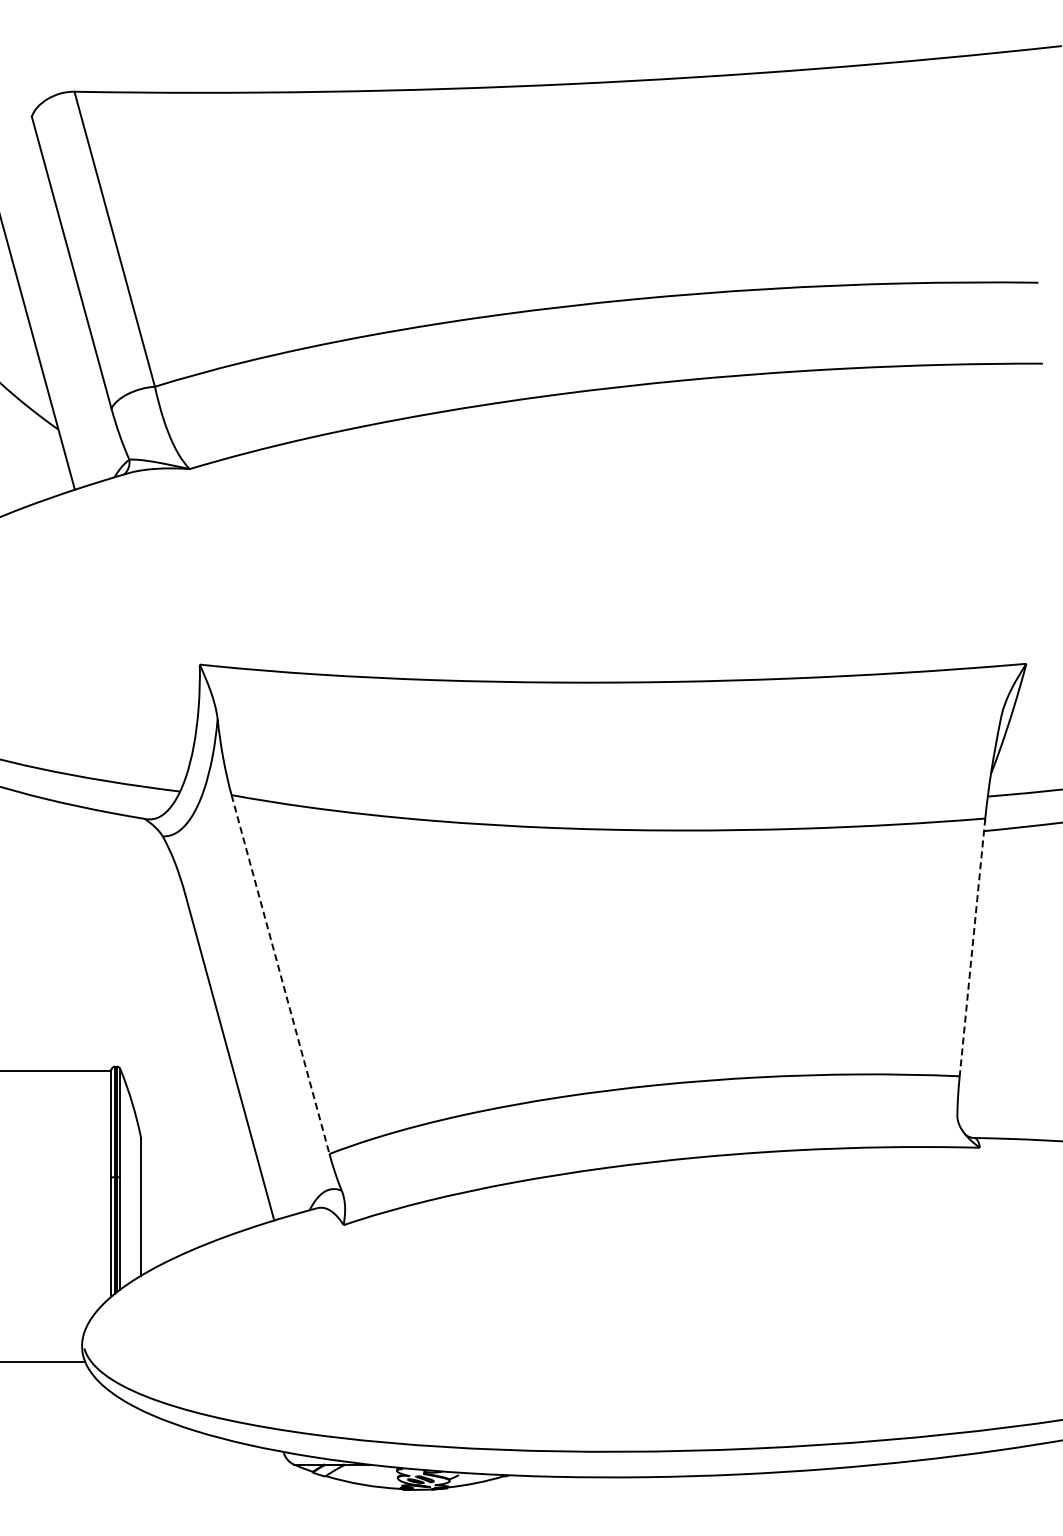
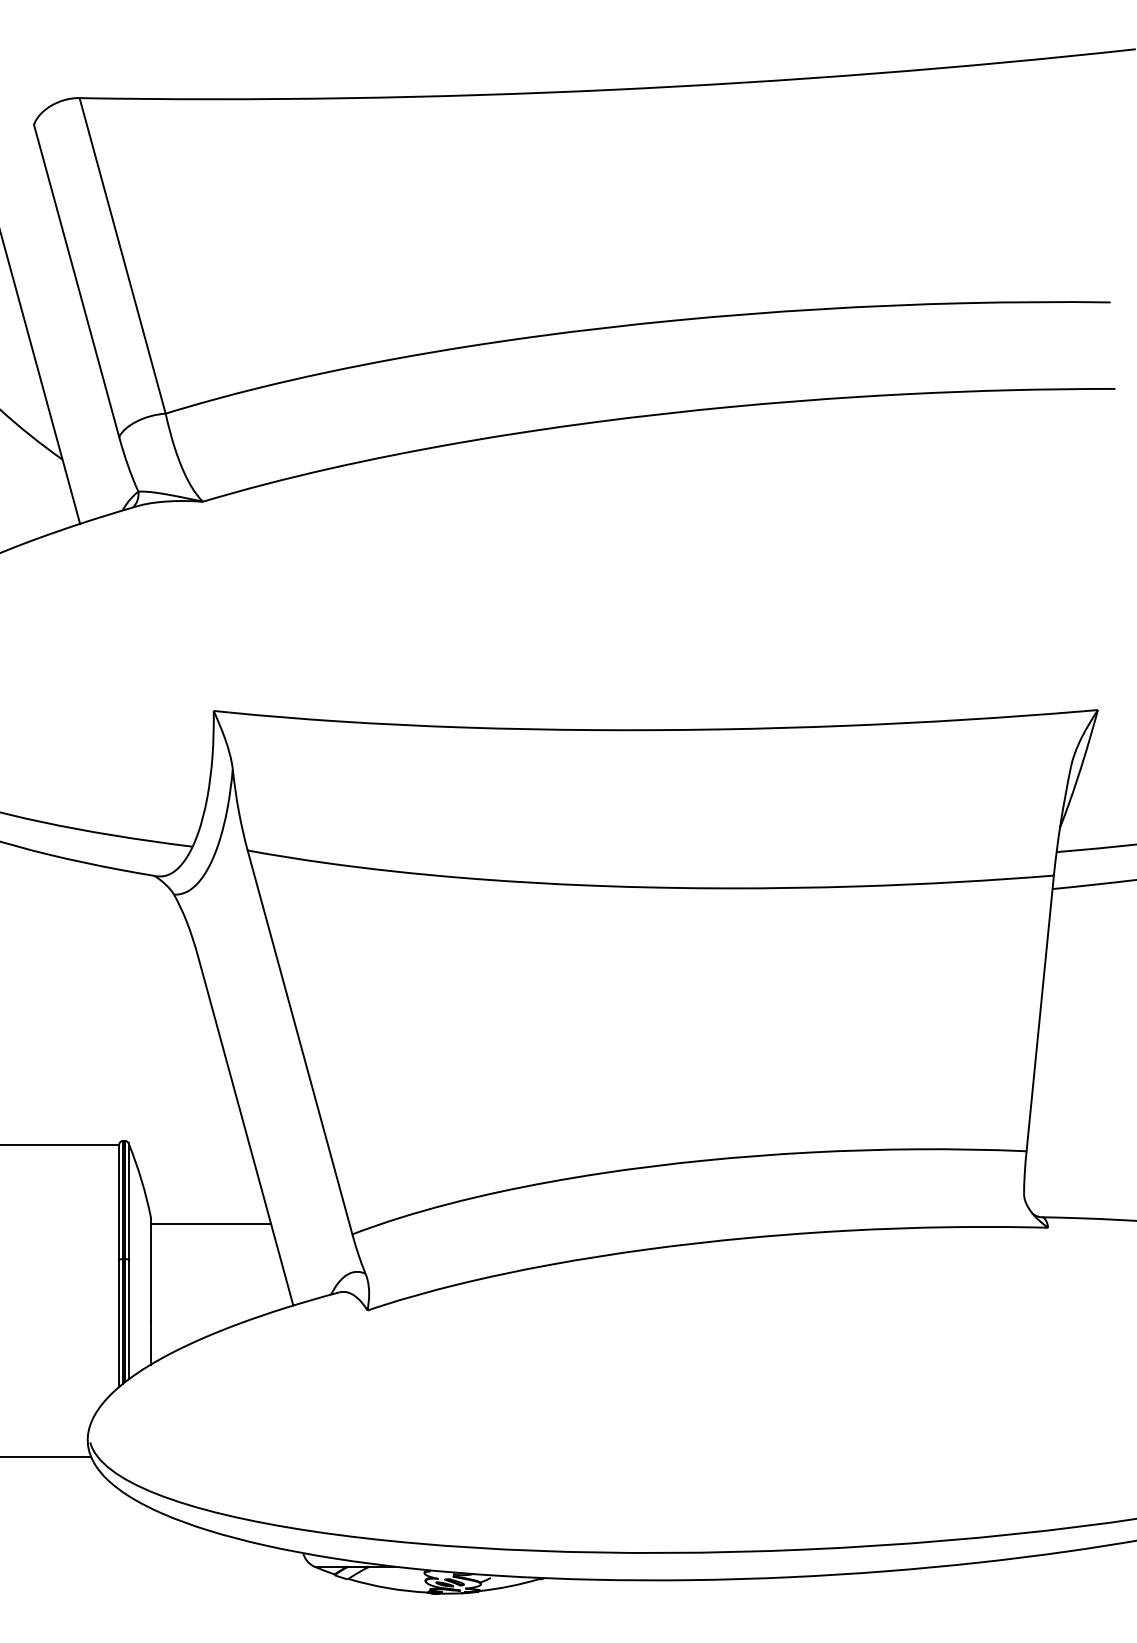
line: (972, 947) -> (1040, 1013), dashed -> solid
line: (280, 975) -> (300, 1043), dashed -> solid
line: (197, 1144) -> (211, 1224), added

